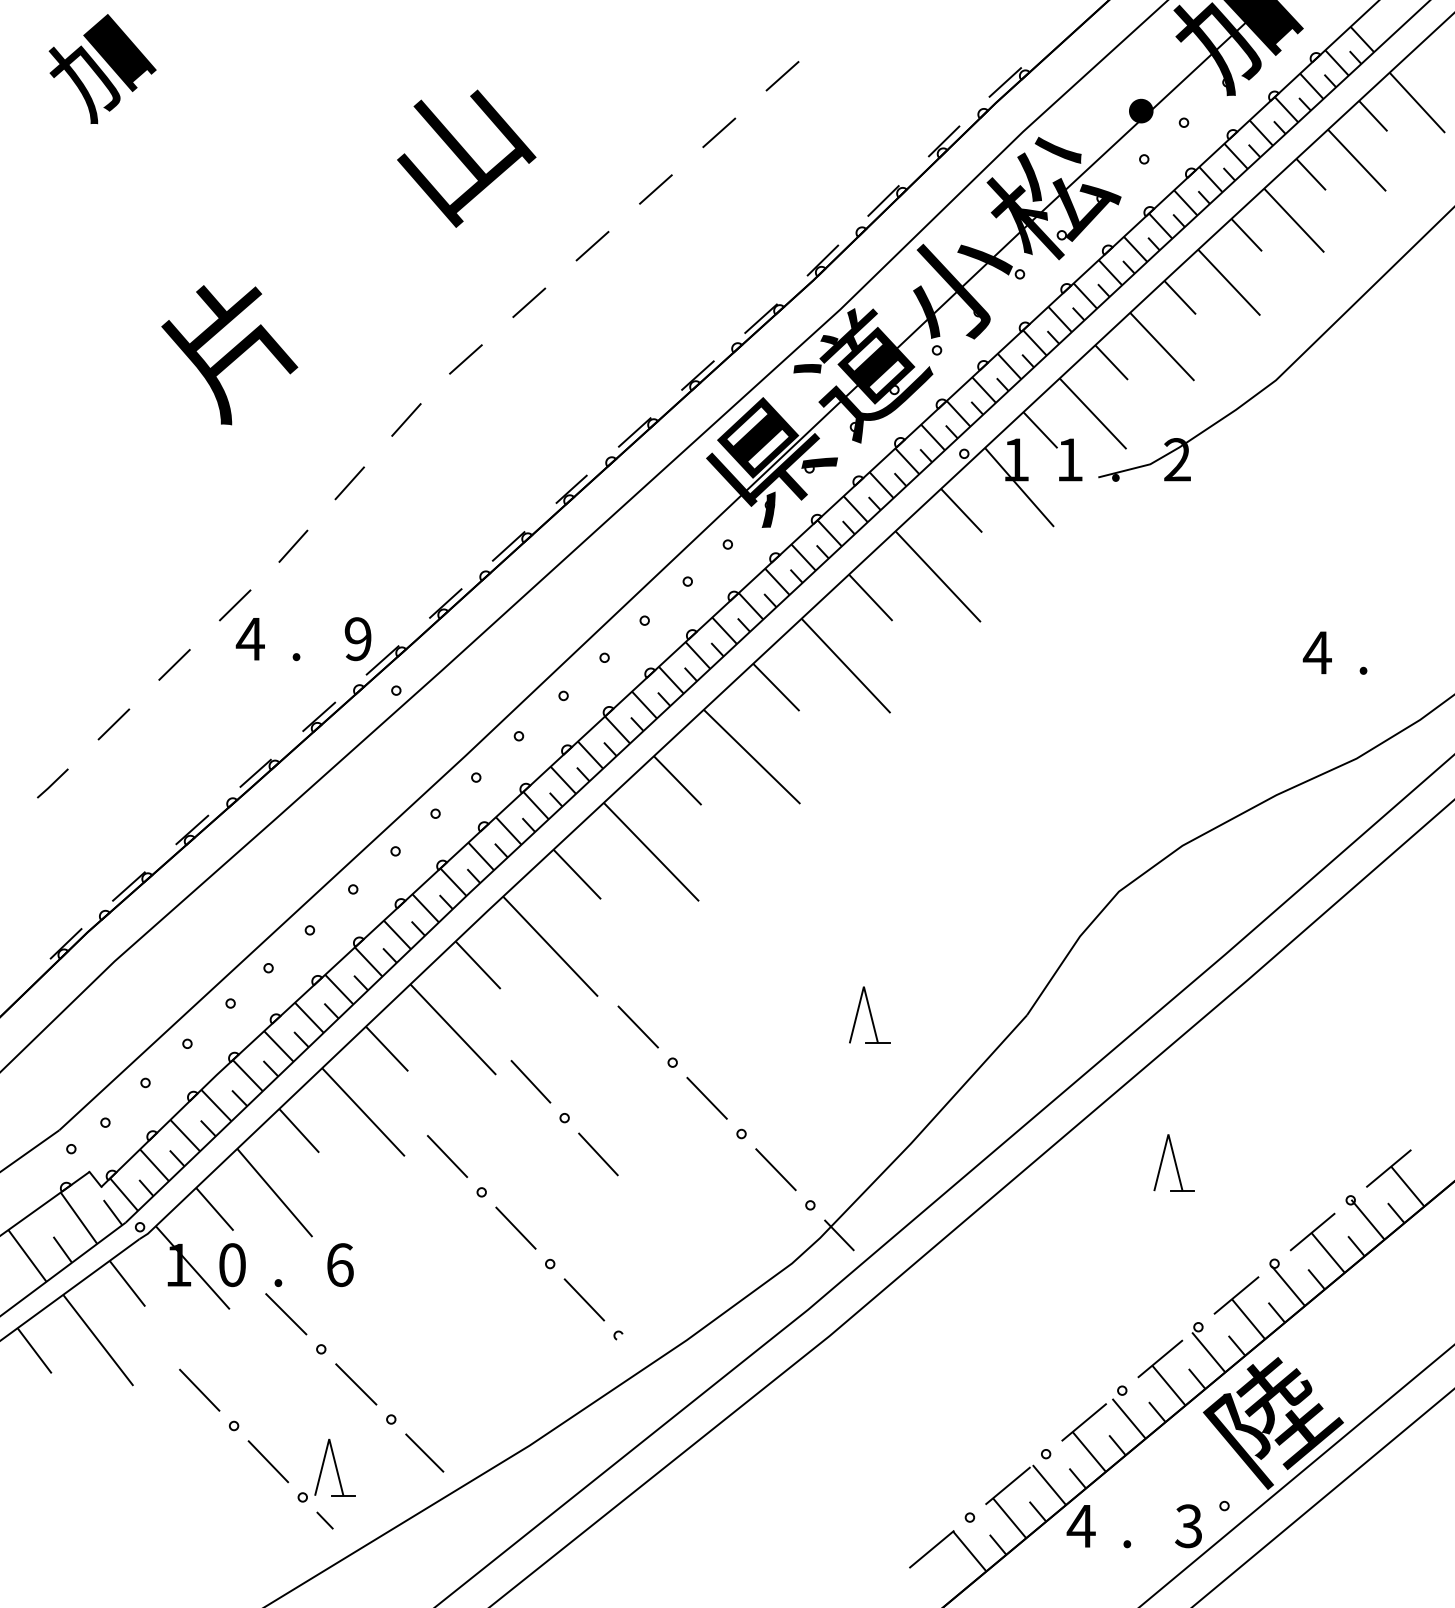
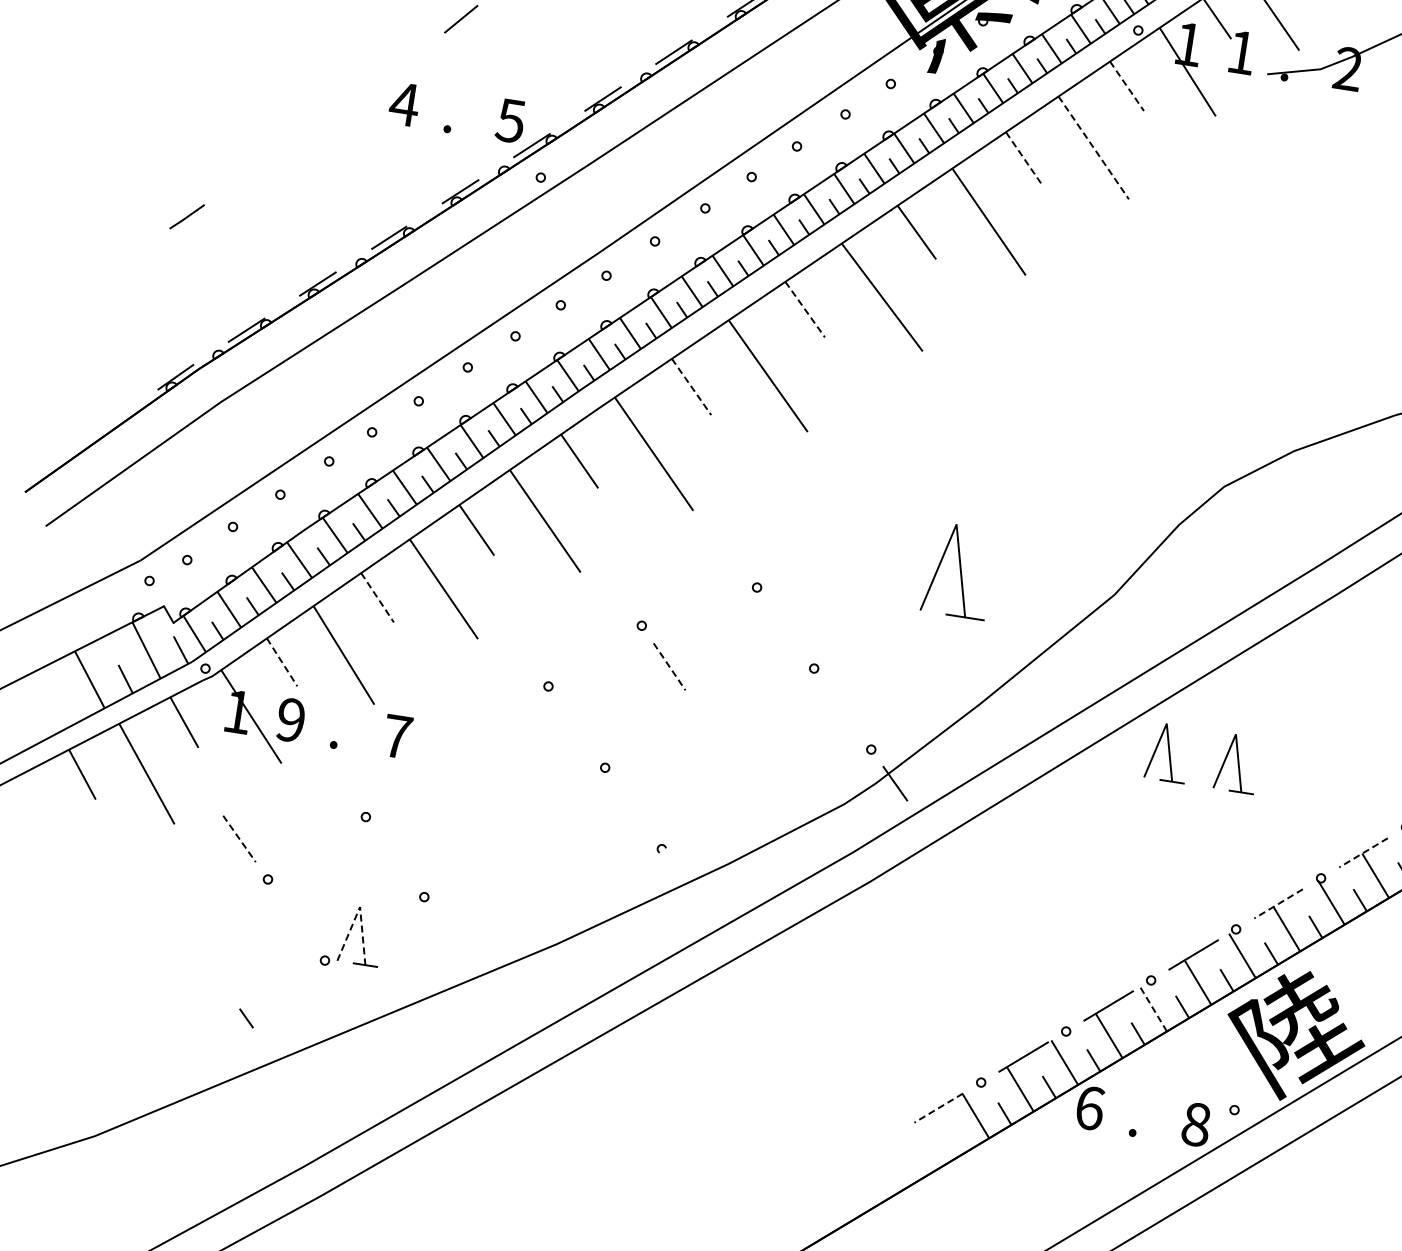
line: (961, 510) -> (1126, 86), solid -> dashed
line: (938, 577) -> (1093, 148), solid -> dashed
line: (870, 597) -> (1023, 158), solid -> dashed
line: (235, 605) -> (394, 68), removed
text: (357, 639) -> (510, 121), 9 -> 5
line: (174, 664) -> (325, 117), removed
line: (113, 724) -> (256, 167), removed
line: (678, 781) -> (805, 310), solid -> dashed
line: (577, 874) -> (691, 387), solid -> dashed
part: (869, 1014) -> (958, 570), size x1.6
line: (637, 1026) -> (727, 546), removed
line: (530, 1081) -> (613, 584), removed
line: (706, 1097) -> (785, 627), removed
line: (299, 1130) -> (377, 597), solid -> dashed
line: (598, 1154) -> (669, 666), solid -> dashed
line: (447, 1156) -> (520, 645), removed
part: (1103, 1162) -> (1167, 752), added
line: (775, 1169) -> (842, 708), removed
line: (215, 1209) -> (282, 662), solid -> dashed
line: (515, 1227) -> (576, 726), removed
line: (1312, 1232) -> (1363, 853), solid -> dashed
text: (232, 1265) -> (290, 720), 0 -> 9
text: (340, 1265) -> (397, 737), 6 -> 7
line: (1236, 1295) -> (1278, 903), solid -> dashed
line: (584, 1299) -> (633, 808), removed
line: (286, 1314) -> (336, 777), removed
line: (356, 1384) -> (395, 857), removed
line: (200, 1390) -> (240, 839), solid -> dashed
line: (1129, 1418) -> (1154, 1009), solid -> dashed
line: (329, 1439) -> (360, 907), solid -> dashed
line: (424, 1452) -> (452, 934), removed
line: (268, 1461) -> (296, 919), removed
line: (324, 1520) -> (245, 1018), moved
text: (1080, 1526) -> (1089, 1108), 4 -> 6
text: (1188, 1526) -> (1195, 1124), 3 -> 8
line: (931, 1549) -> (938, 1108), solid -> dashed

